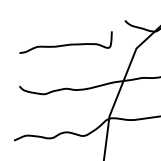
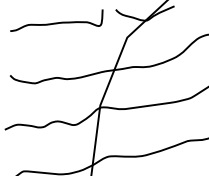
curve: (65, 44) -> (56, 22), moved

